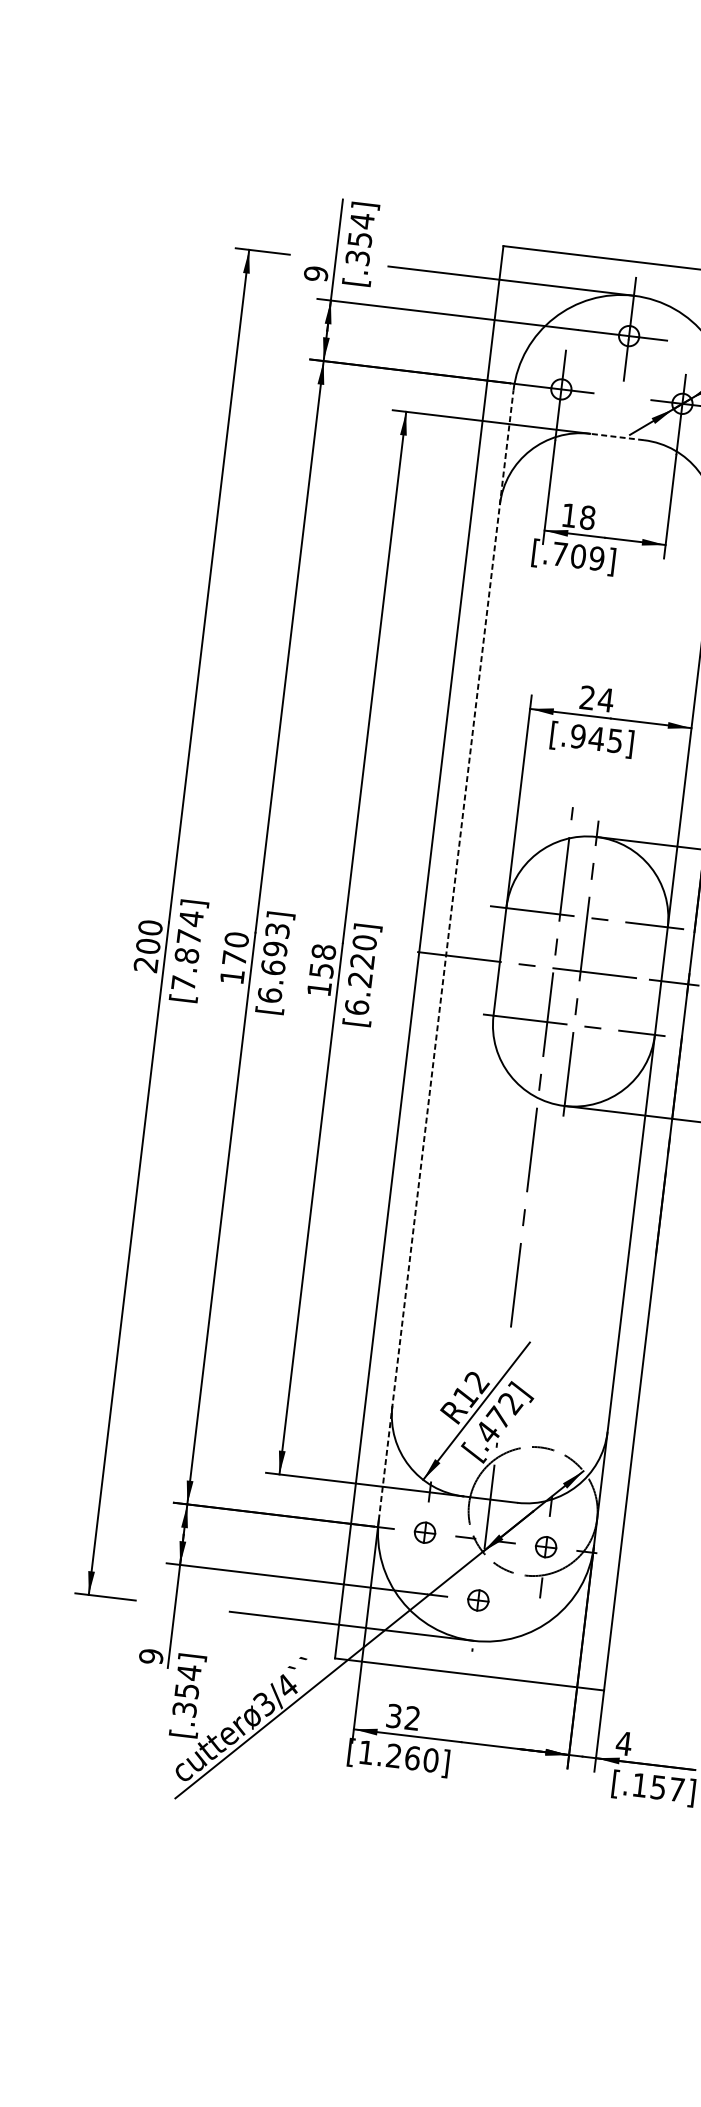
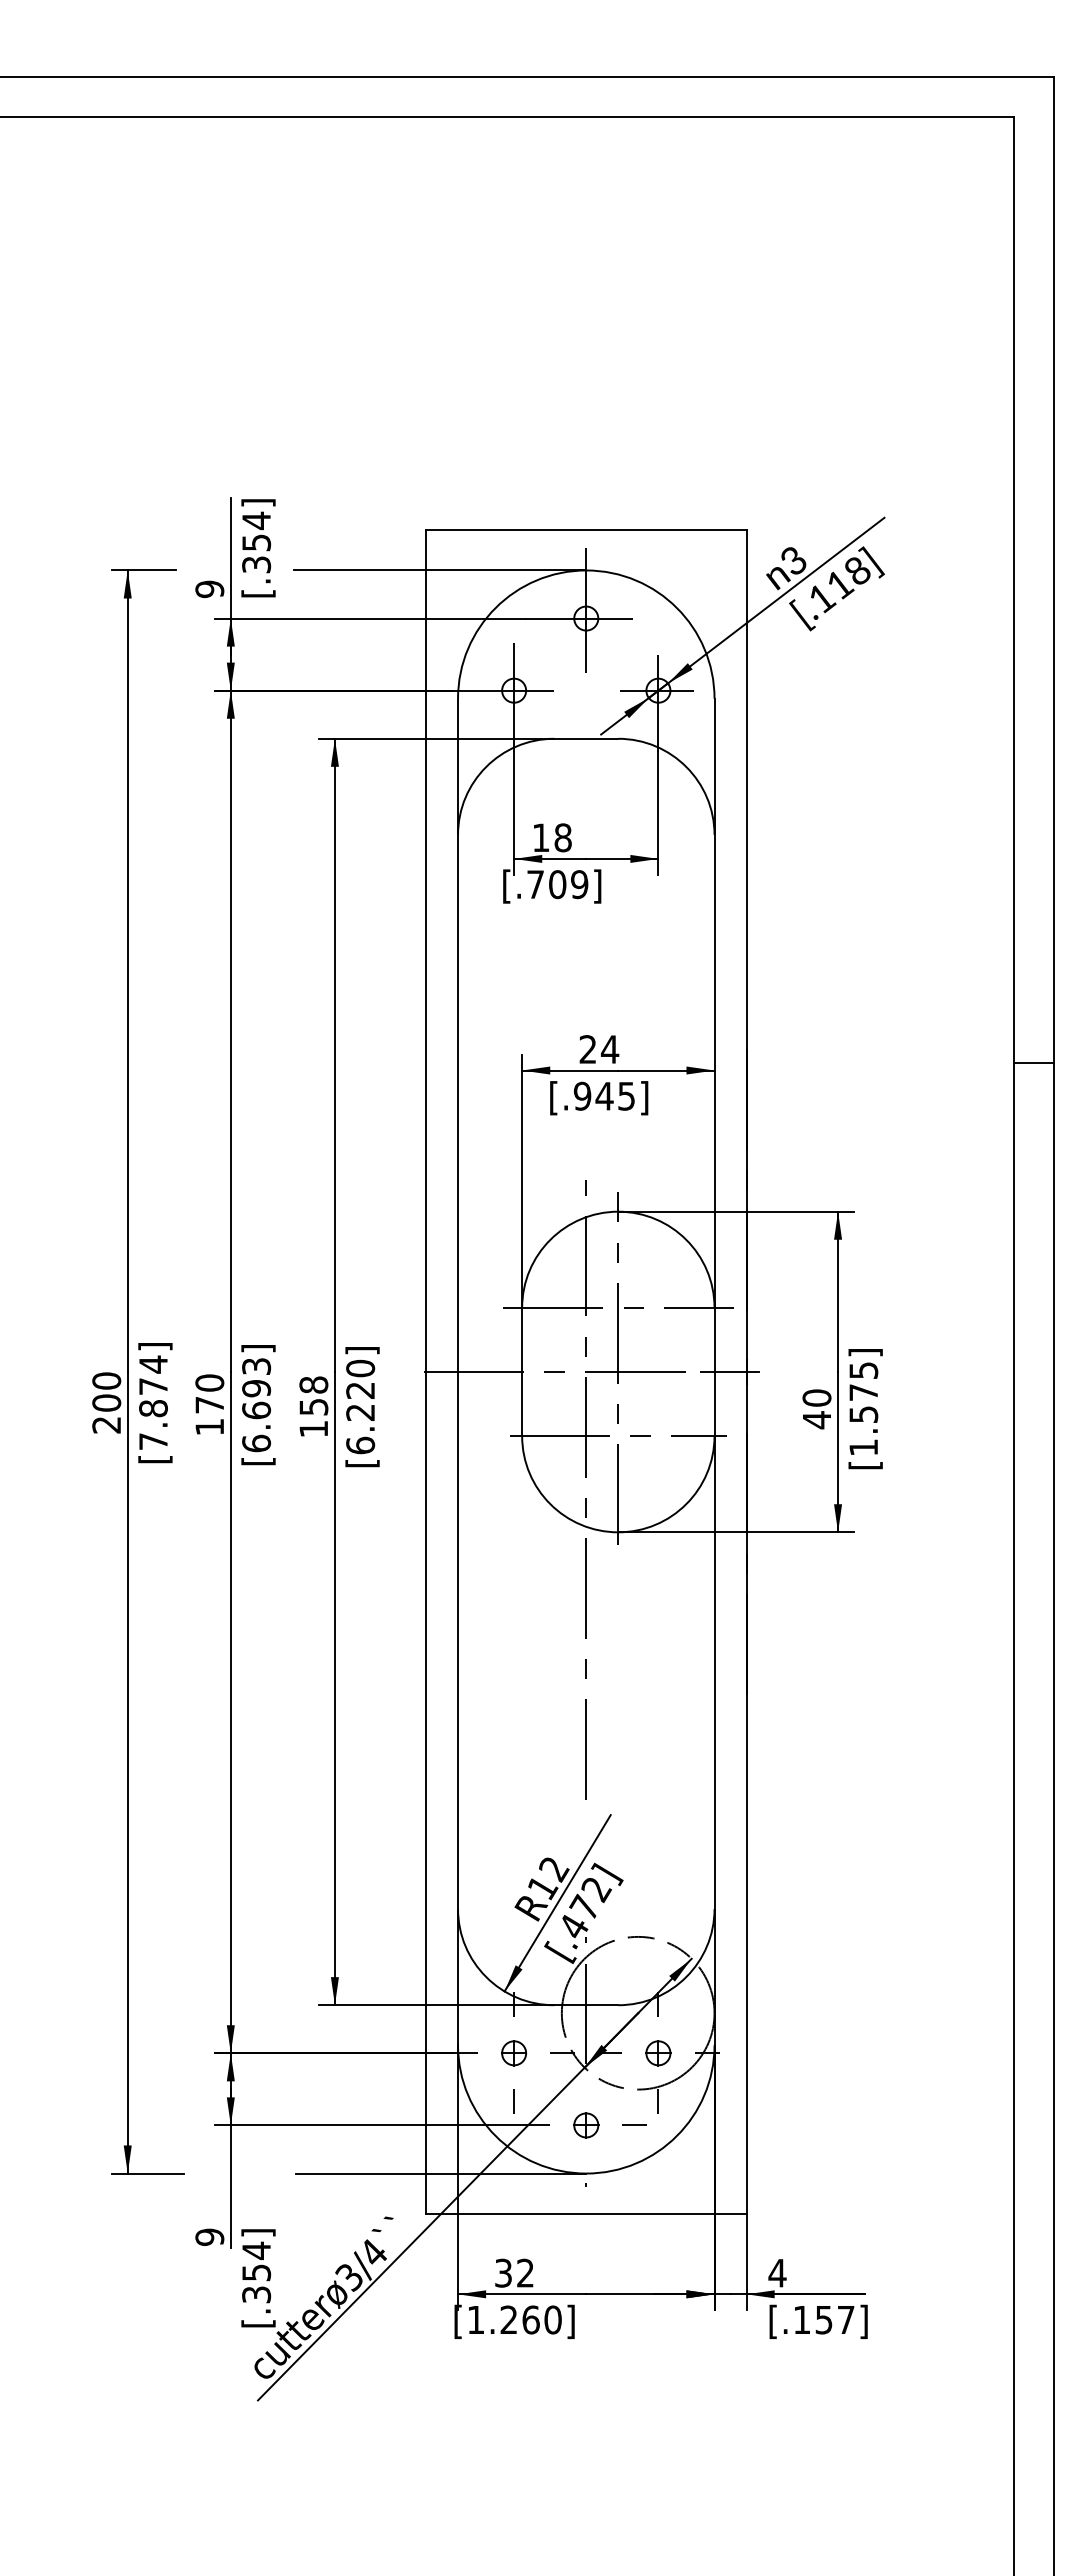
line: (616, 436) -> (585, 738), dashed -> solid
line: (446, 955) -> (458, 1371), dashed -> solid
line: (420, 1573) -> (514, 2101), added
line: (518, 1605) -> (634, 2125), added

